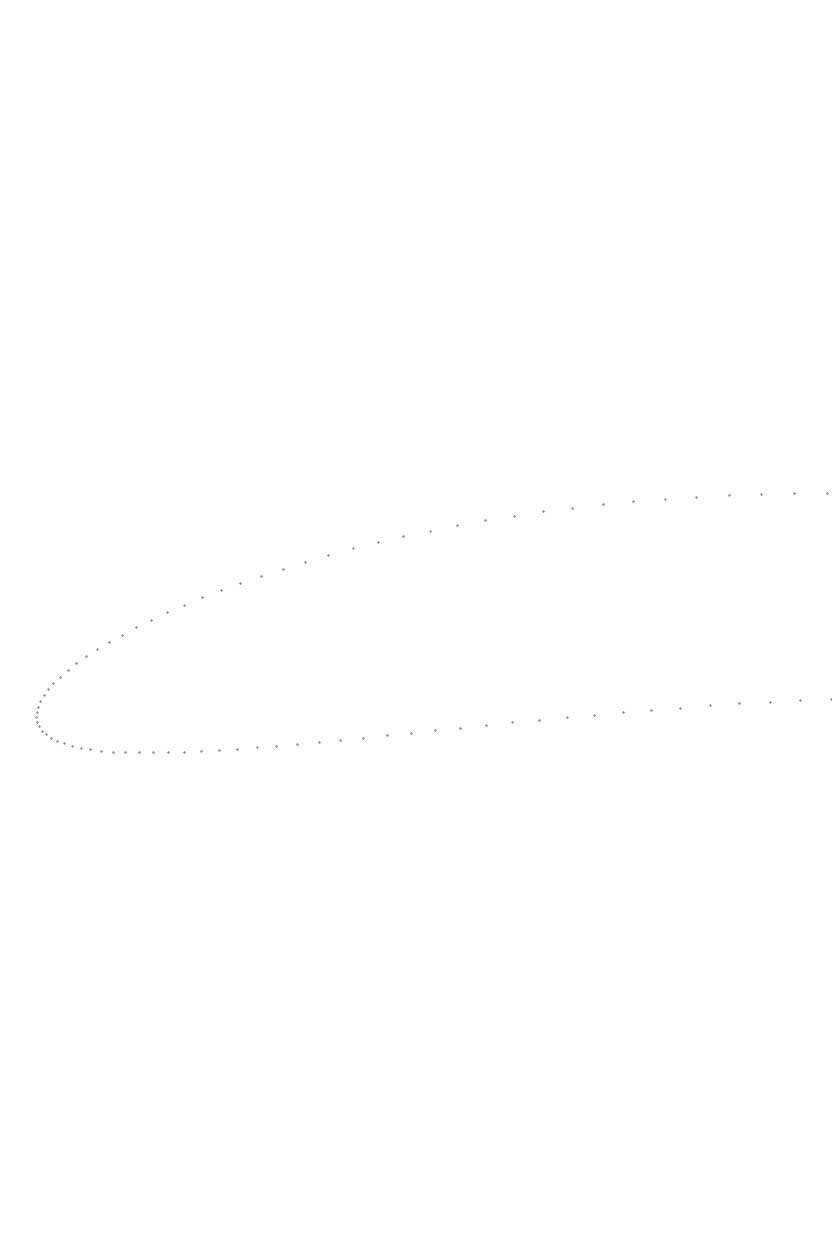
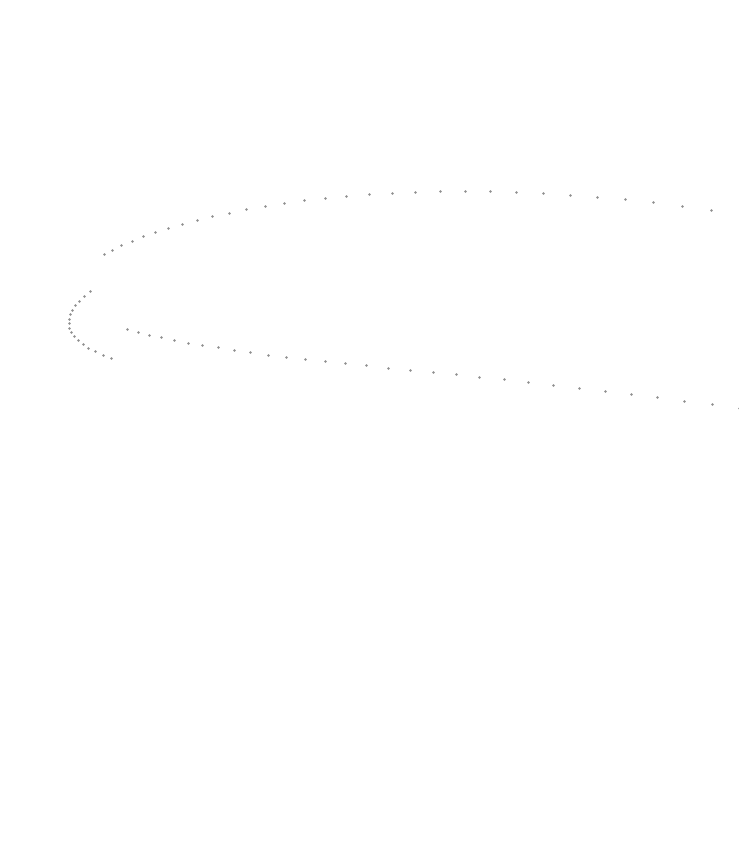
part: (46, 733) -> (74, 335), moved

